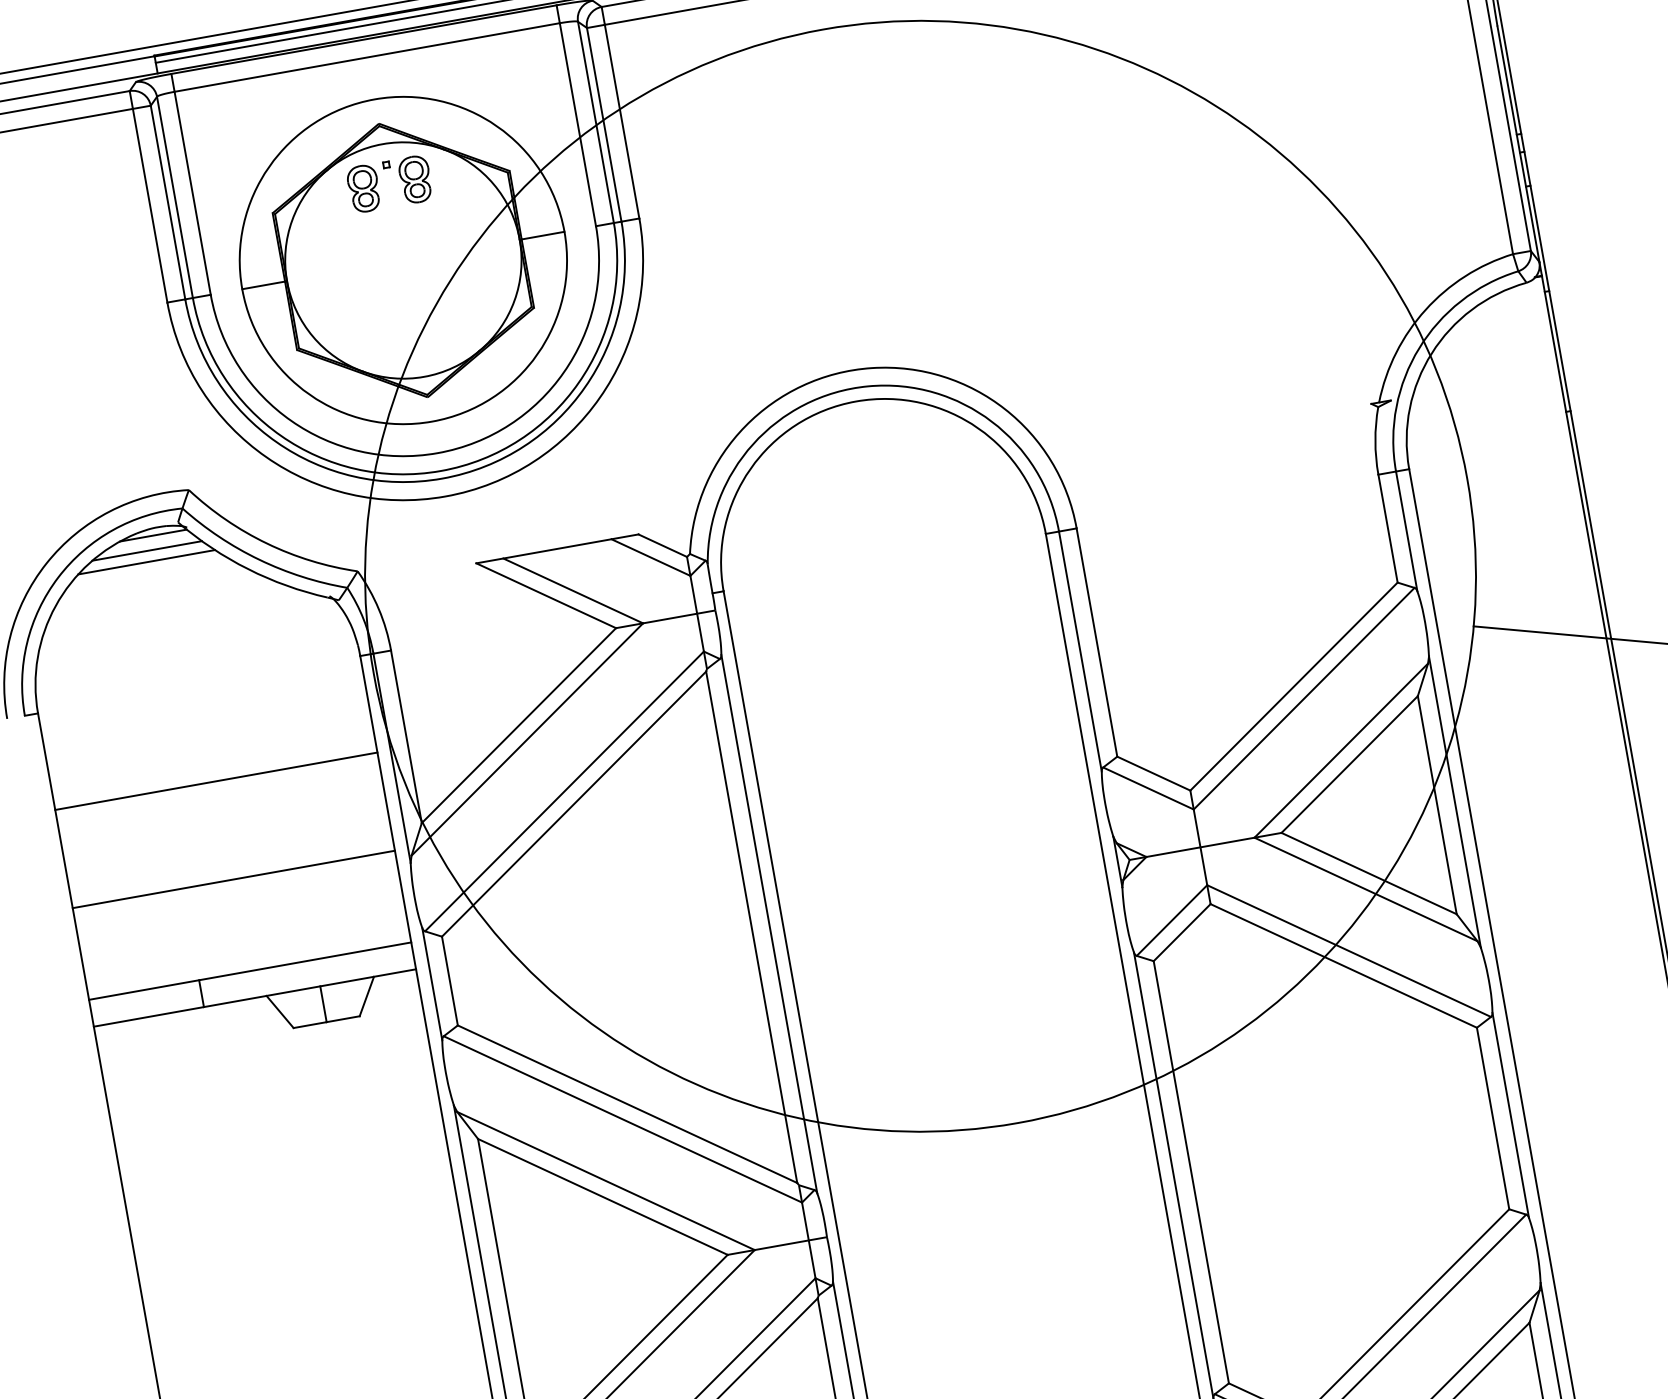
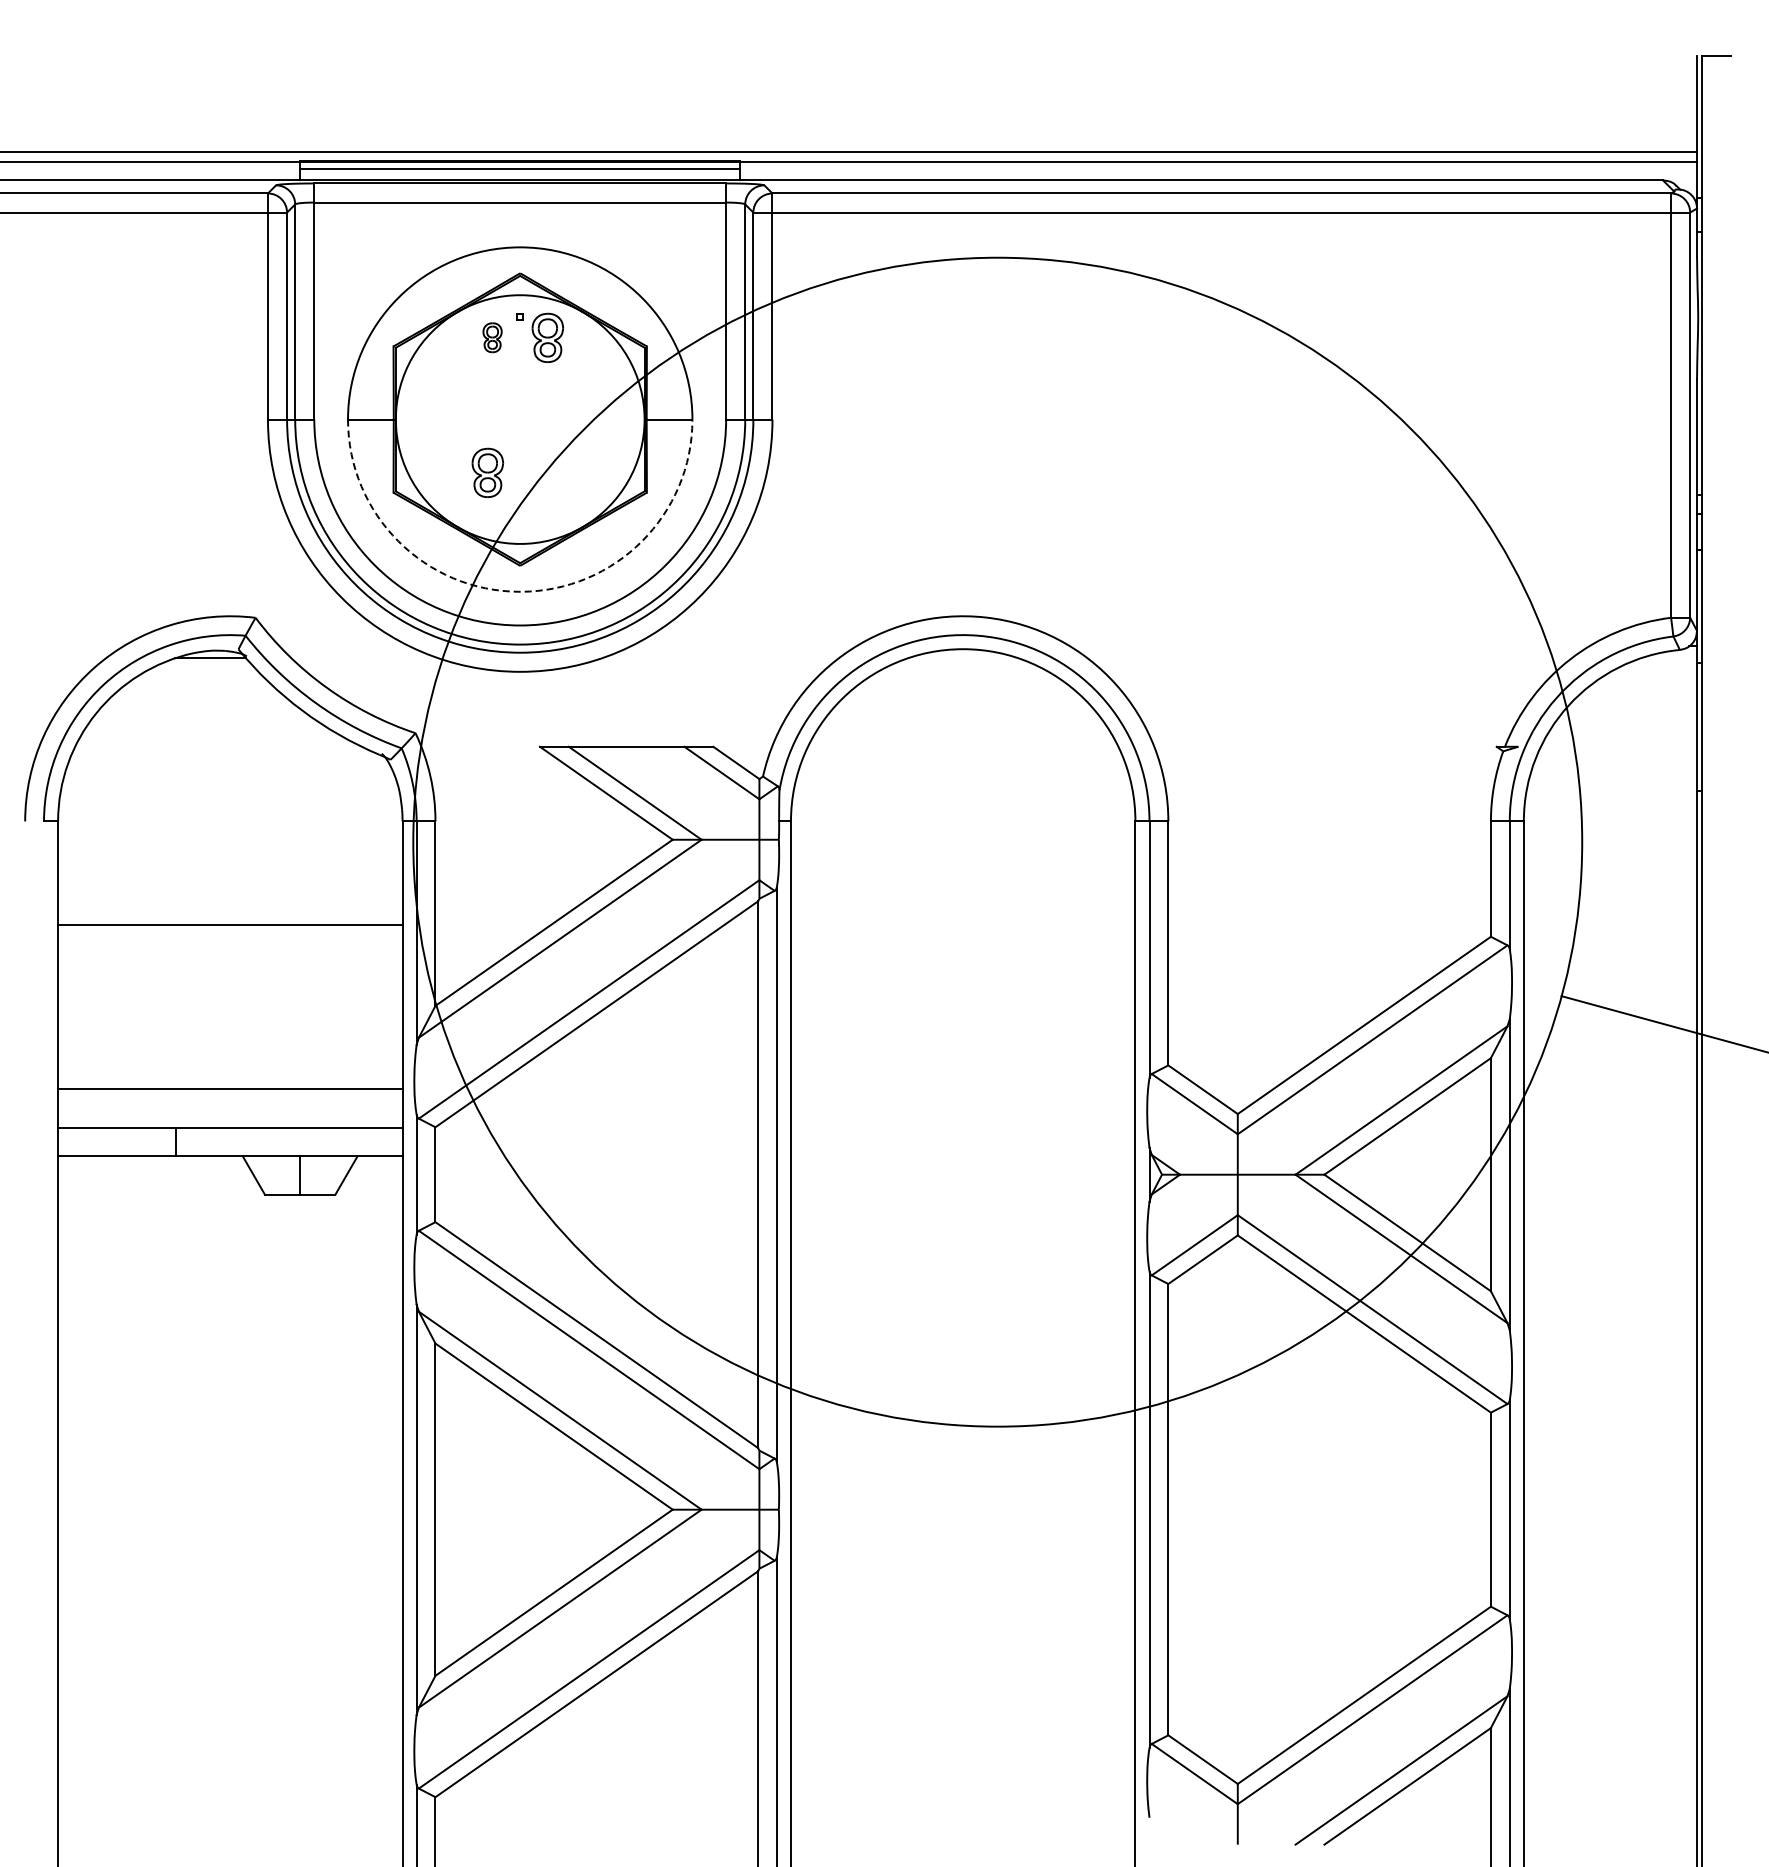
part: (363, 188) -> (492, 337), size x0.6
part: (381, 315) -> (487, 472), added
arc: (432, 421) -> (520, 591), solid -> dashed
line: (146, 551) -> (200, 673), removed
line: (146, 561) -> (198, 684), removed
line: (233, 879) -> (230, 1088), moved

